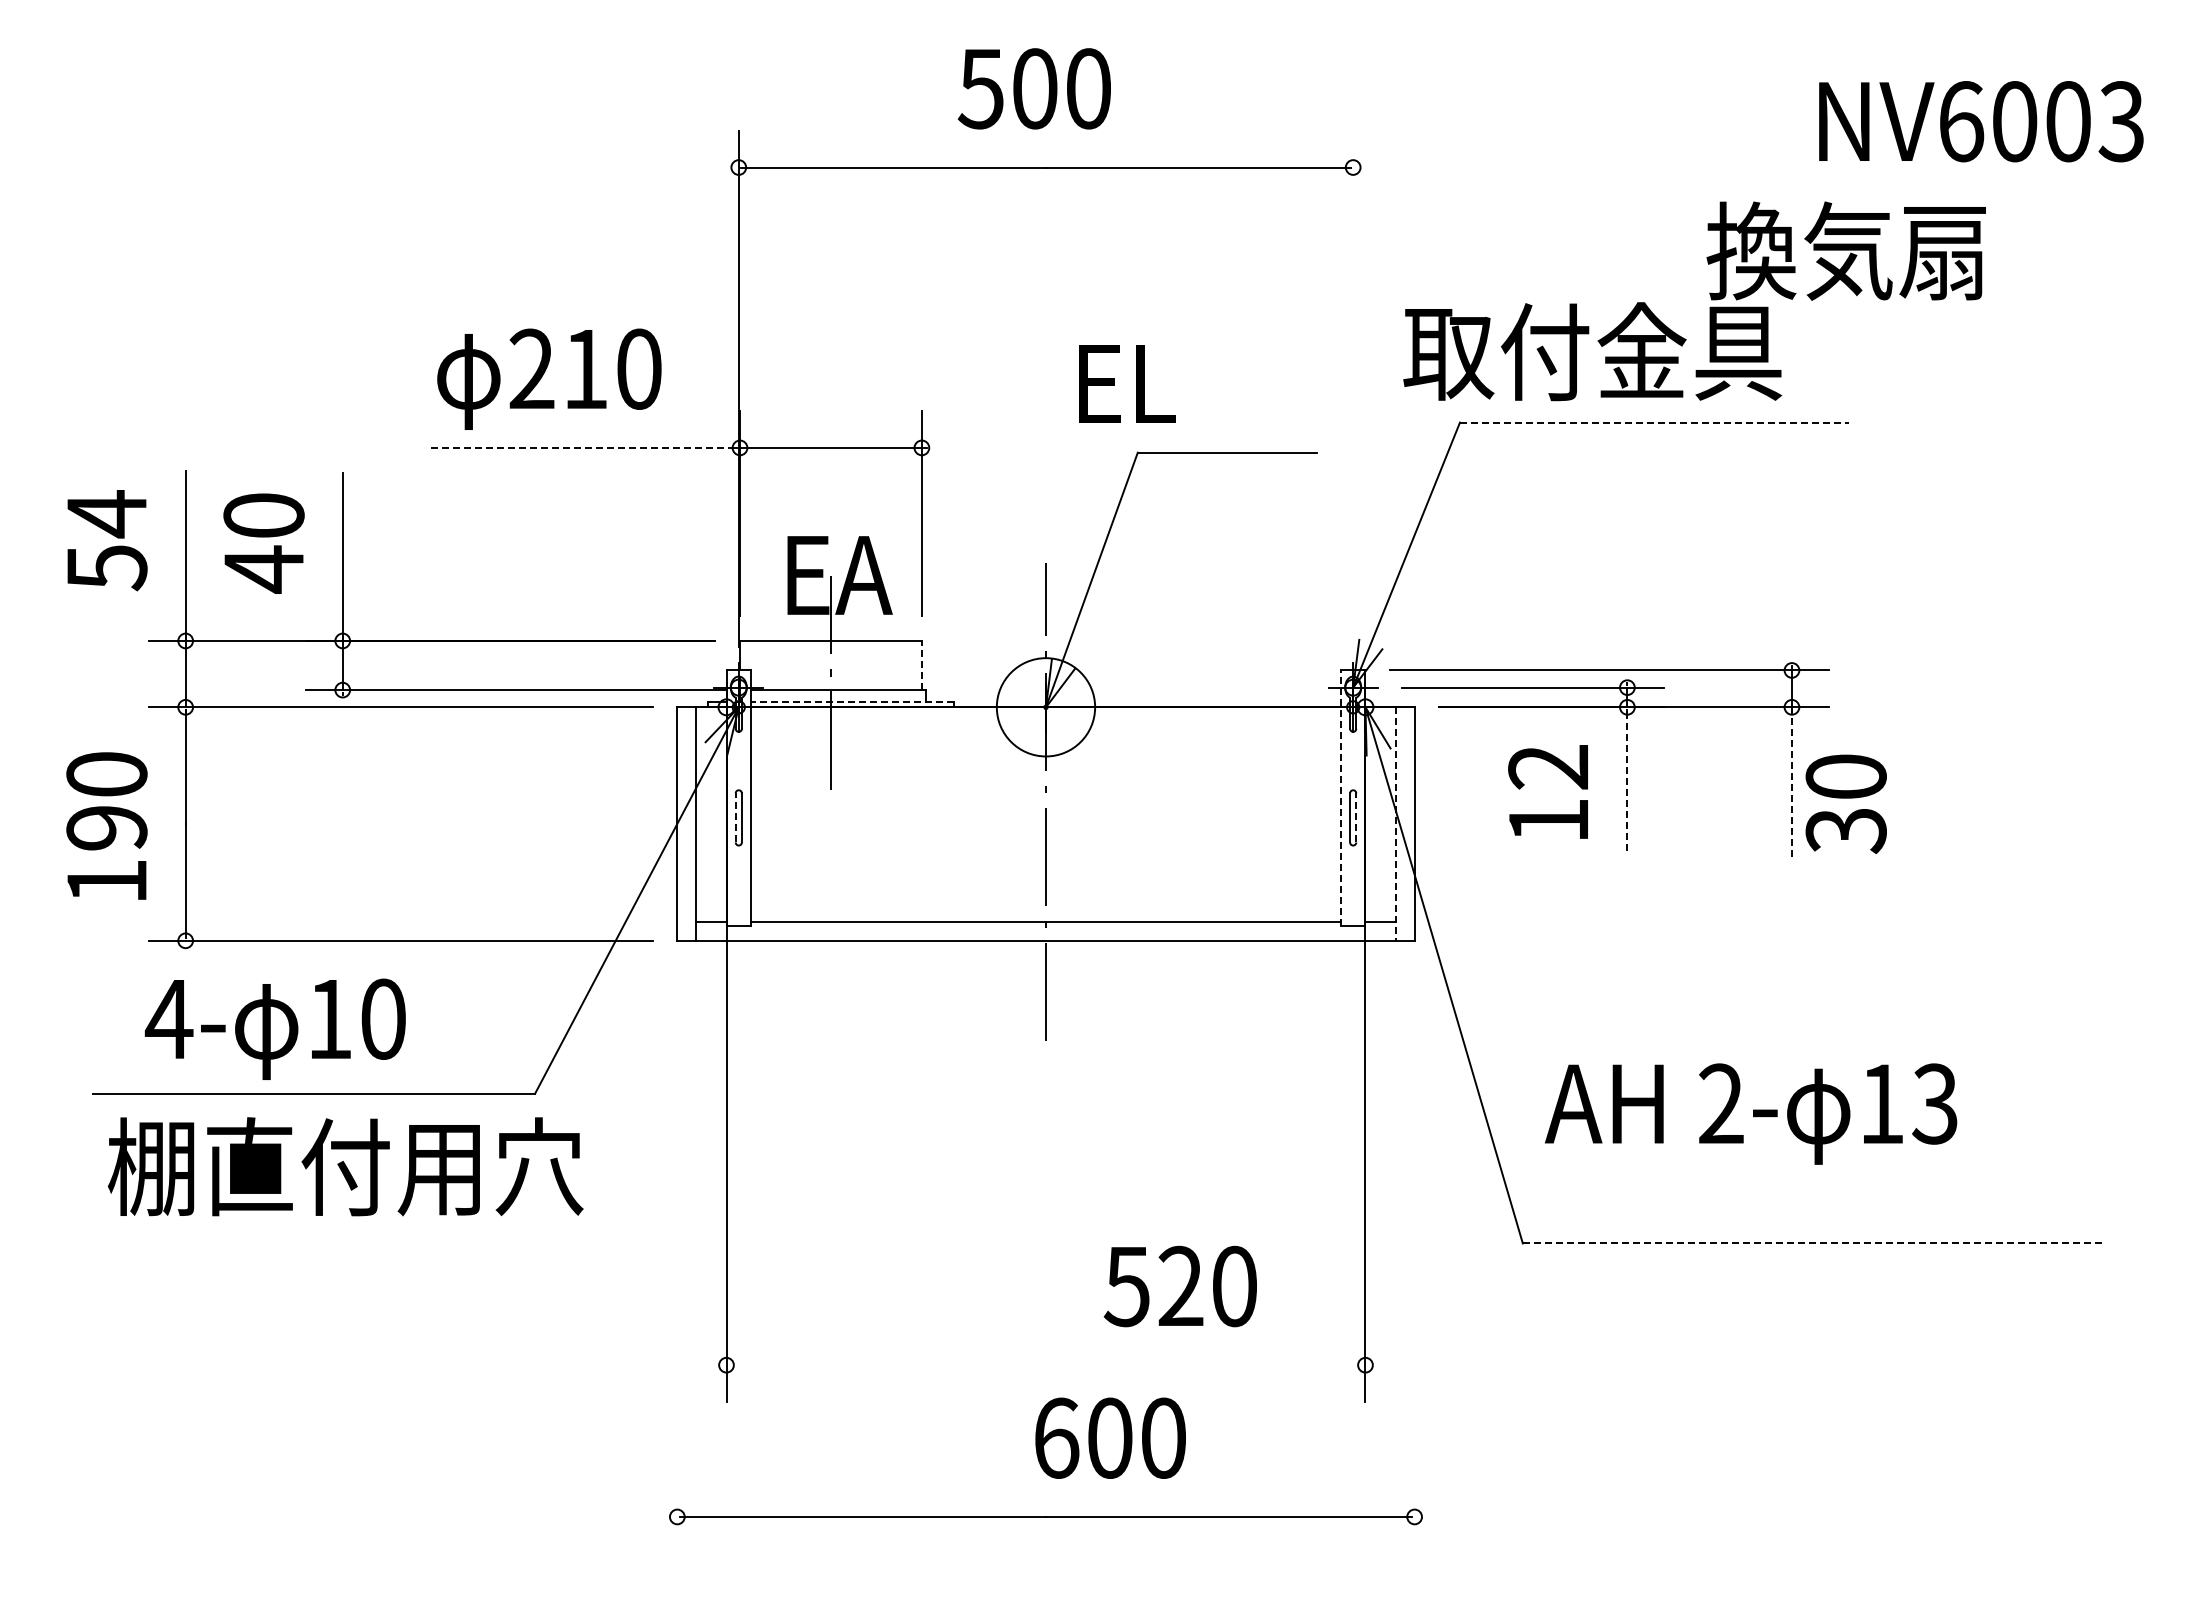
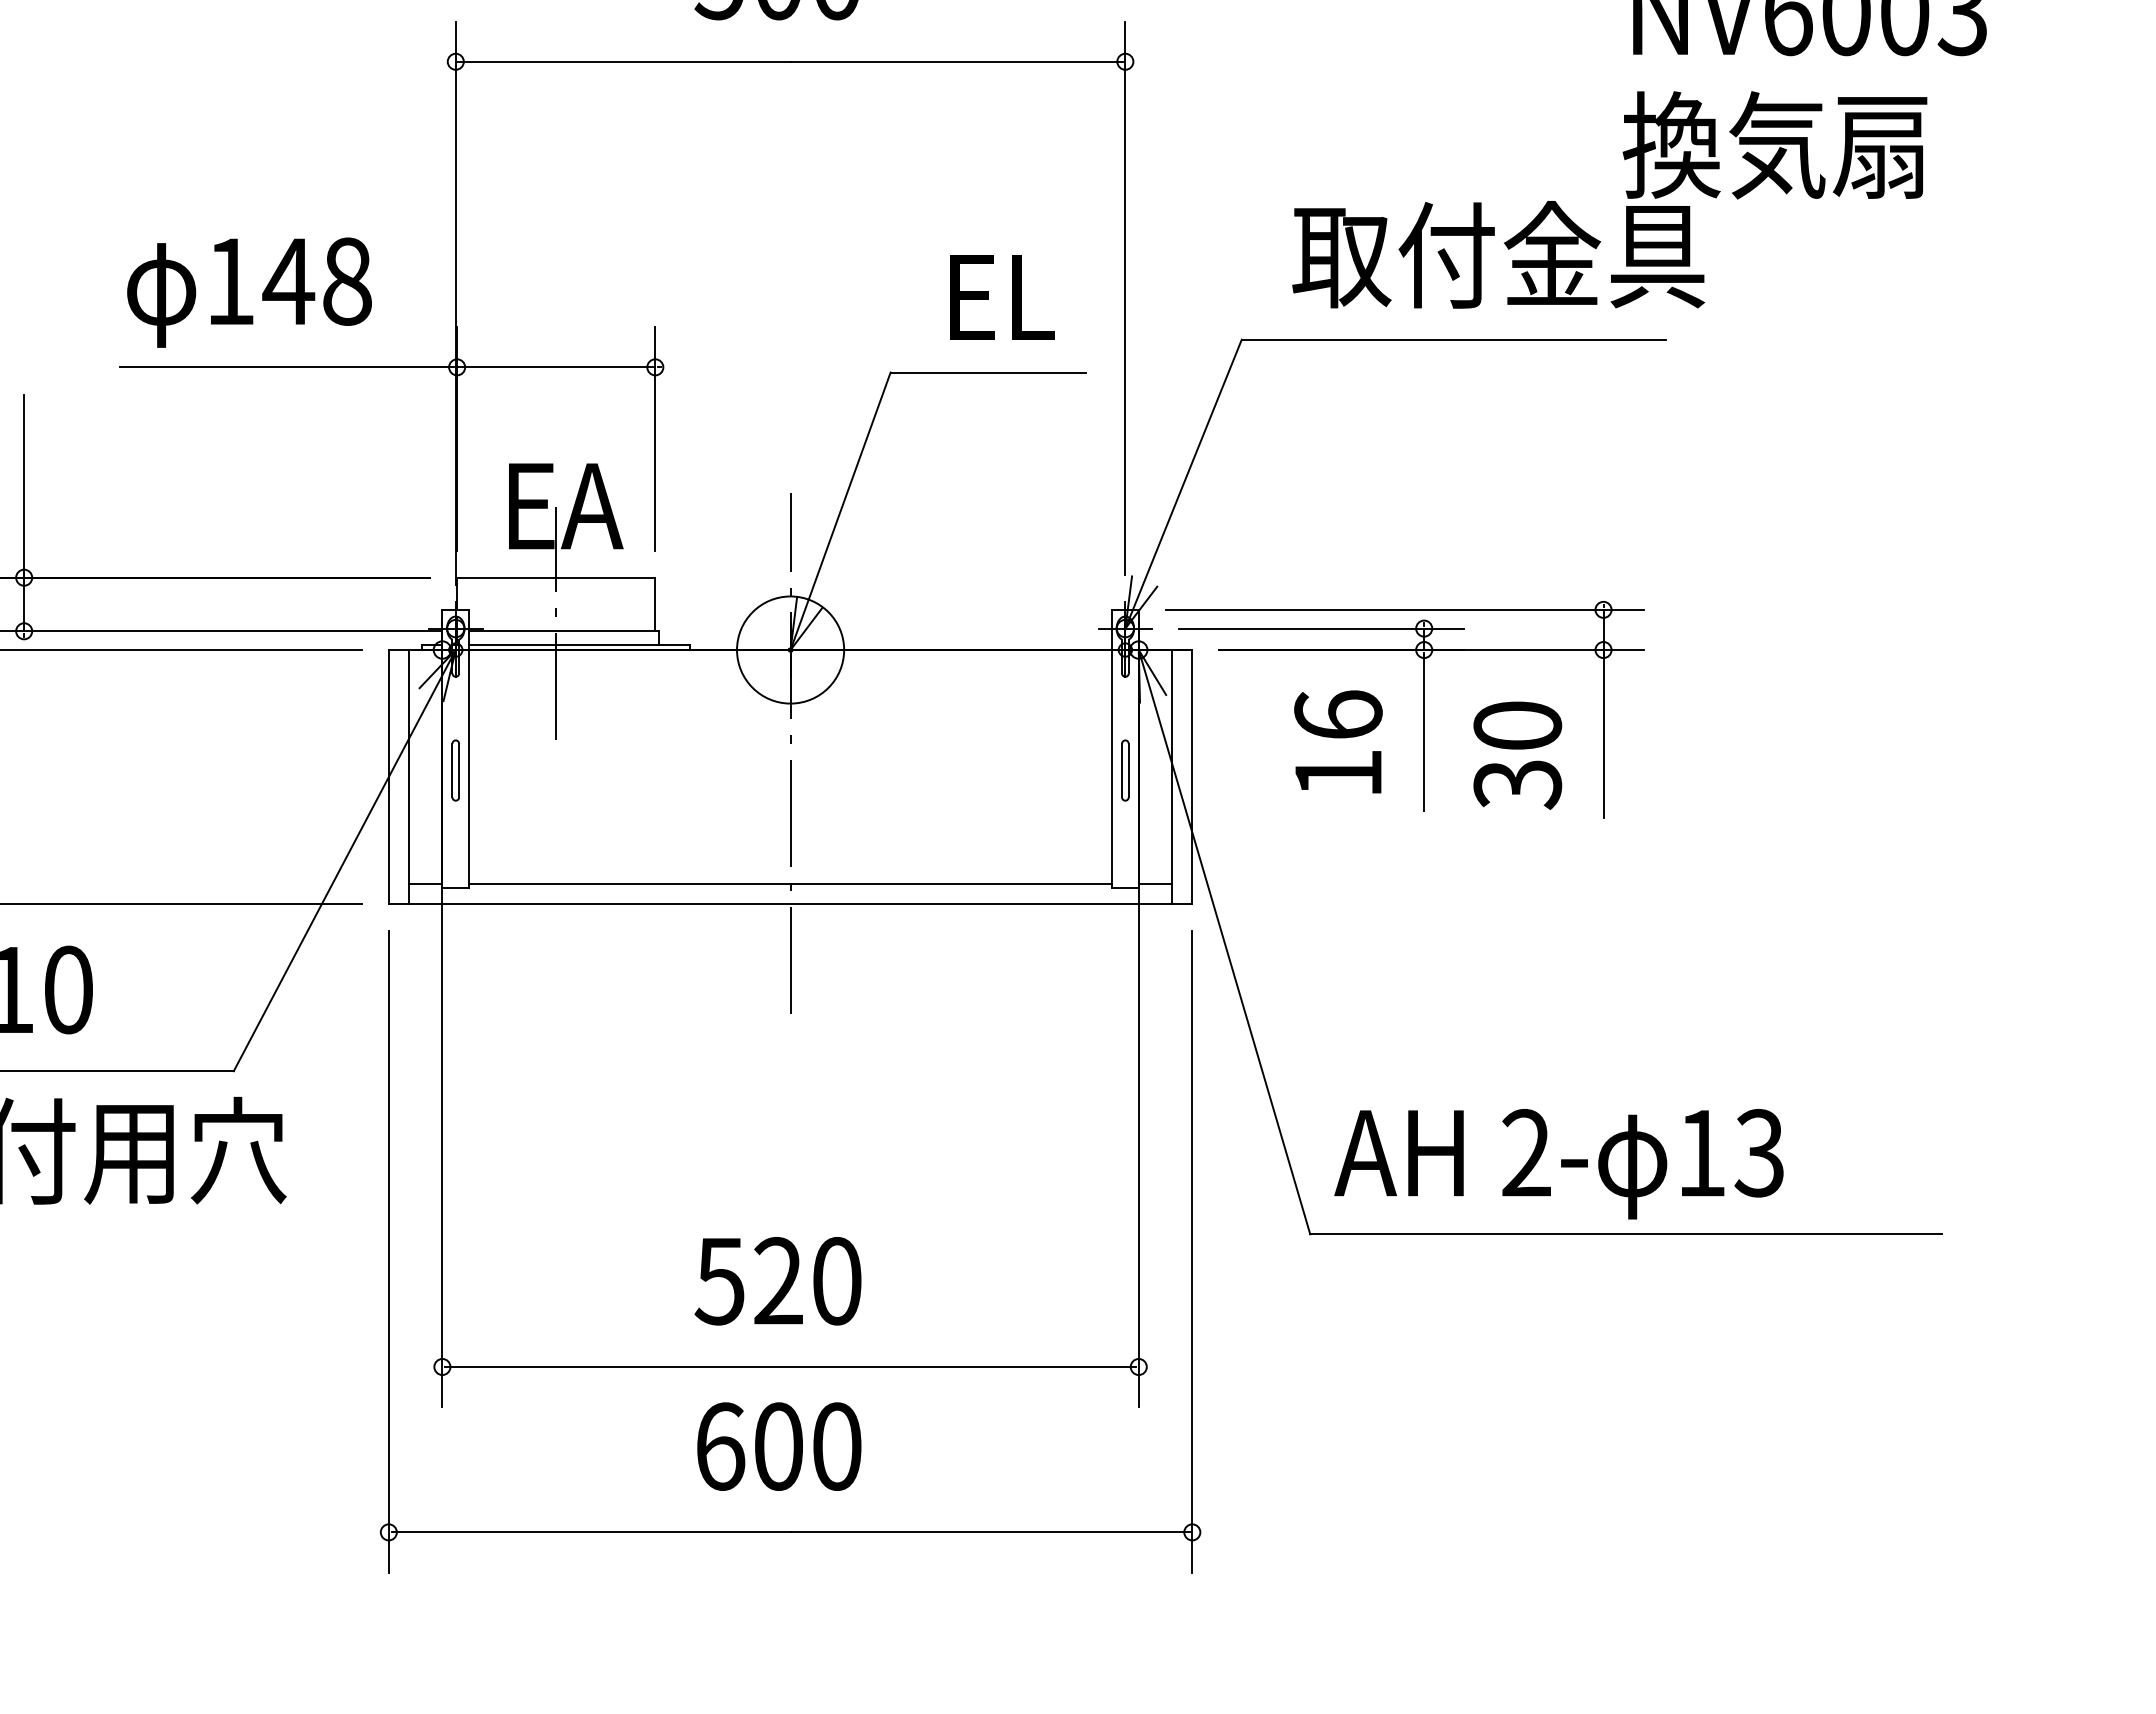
text: (1694, 301) -> (1609, 200), moved
text: (585, 368) -> (288, 280), 210 -> 148
text: (1127, 383) -> (1002, 297), moved
line: (1353, 384) -> (1125, 298), added
line: (1654, 422) -> (1453, 339), dashed -> solid
line: (582, 447) -> (285, 366), dashed -> solid
line: (921, 665) -> (654, 604), dashed -> solid
line: (851, 702) -> (578, 644), dashed -> solid
text: (1548, 766) -> (1338, 714), 12 -> 16
line: (1627, 783) -> (1424, 733), dashed -> solid
line: (1791, 784) -> (1603, 734), dashed -> solid
line: (1340, 798) -> (1111, 749), dashed -> solid
text: (1845, 803) -> (1516, 754), moved
line: (735, 817) -> (452, 770), dashed -> solid
line: (1356, 817) -> (1128, 770), dashed -> solid
line: (1396, 824) -> (1172, 777), dashed -> solid
text: (1751, 1113) -> (1559, 1163), moved
line: (1812, 1243) -> (1625, 1234), dashed -> solid
line: (677, 1259) -> (389, 1251), added
line: (1414, 1259) -> (1192, 1251), added
text: (1179, 1286) -> (776, 1281), moved
line: (1045, 1365) -> (790, 1367), added
text: (1110, 1437) -> (779, 1445), moved

